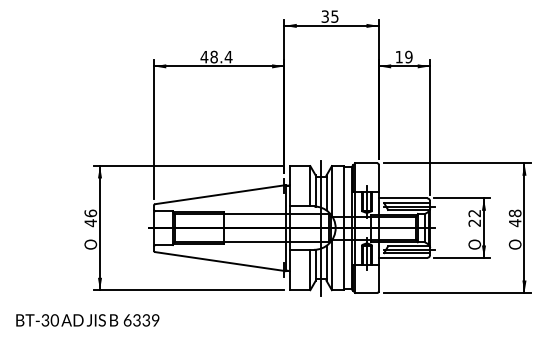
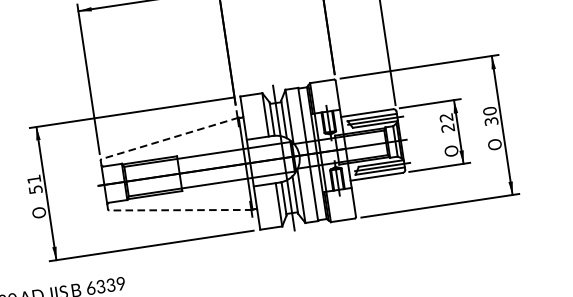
line: (220, 194) -> (170, 138), solid -> dashed
text: (90, 218) -> (34, 184), 46 -> 51
text: (514, 218) -> (489, 116), 48 -> 30
line: (220, 261) -> (181, 210), solid -> dashed

